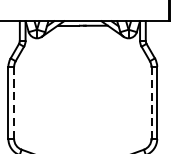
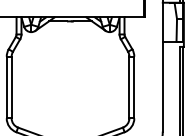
line: (13, 102) -> (11, 87), dashed -> solid
line: (151, 102) -> (129, 87), dashed -> solid

